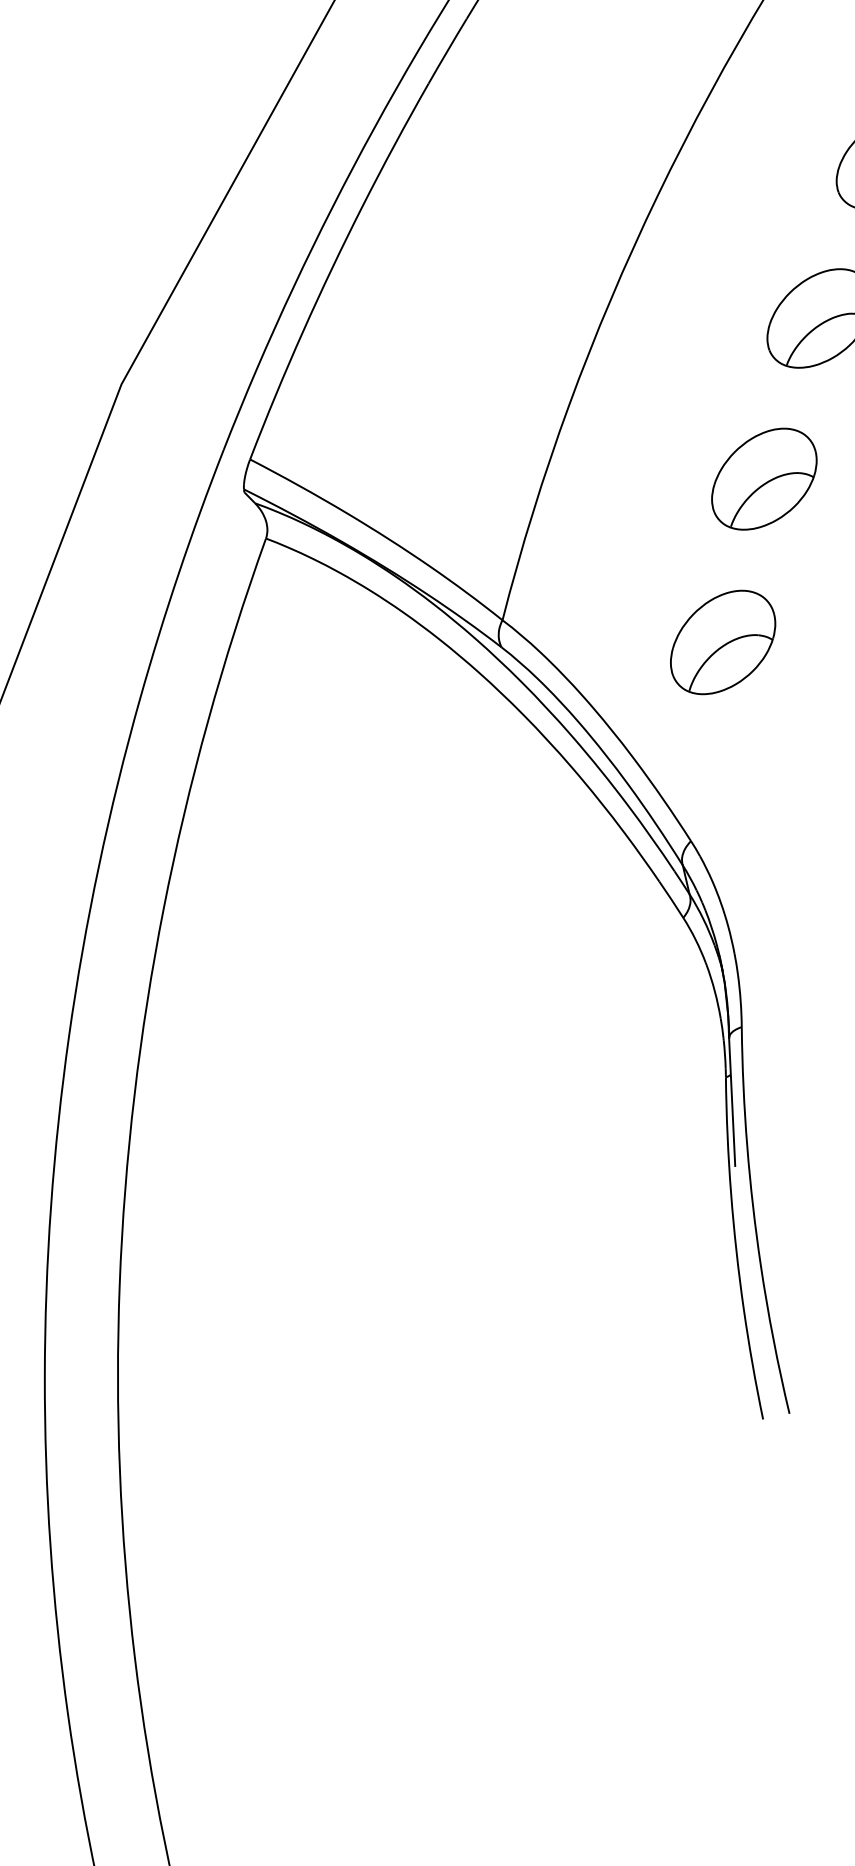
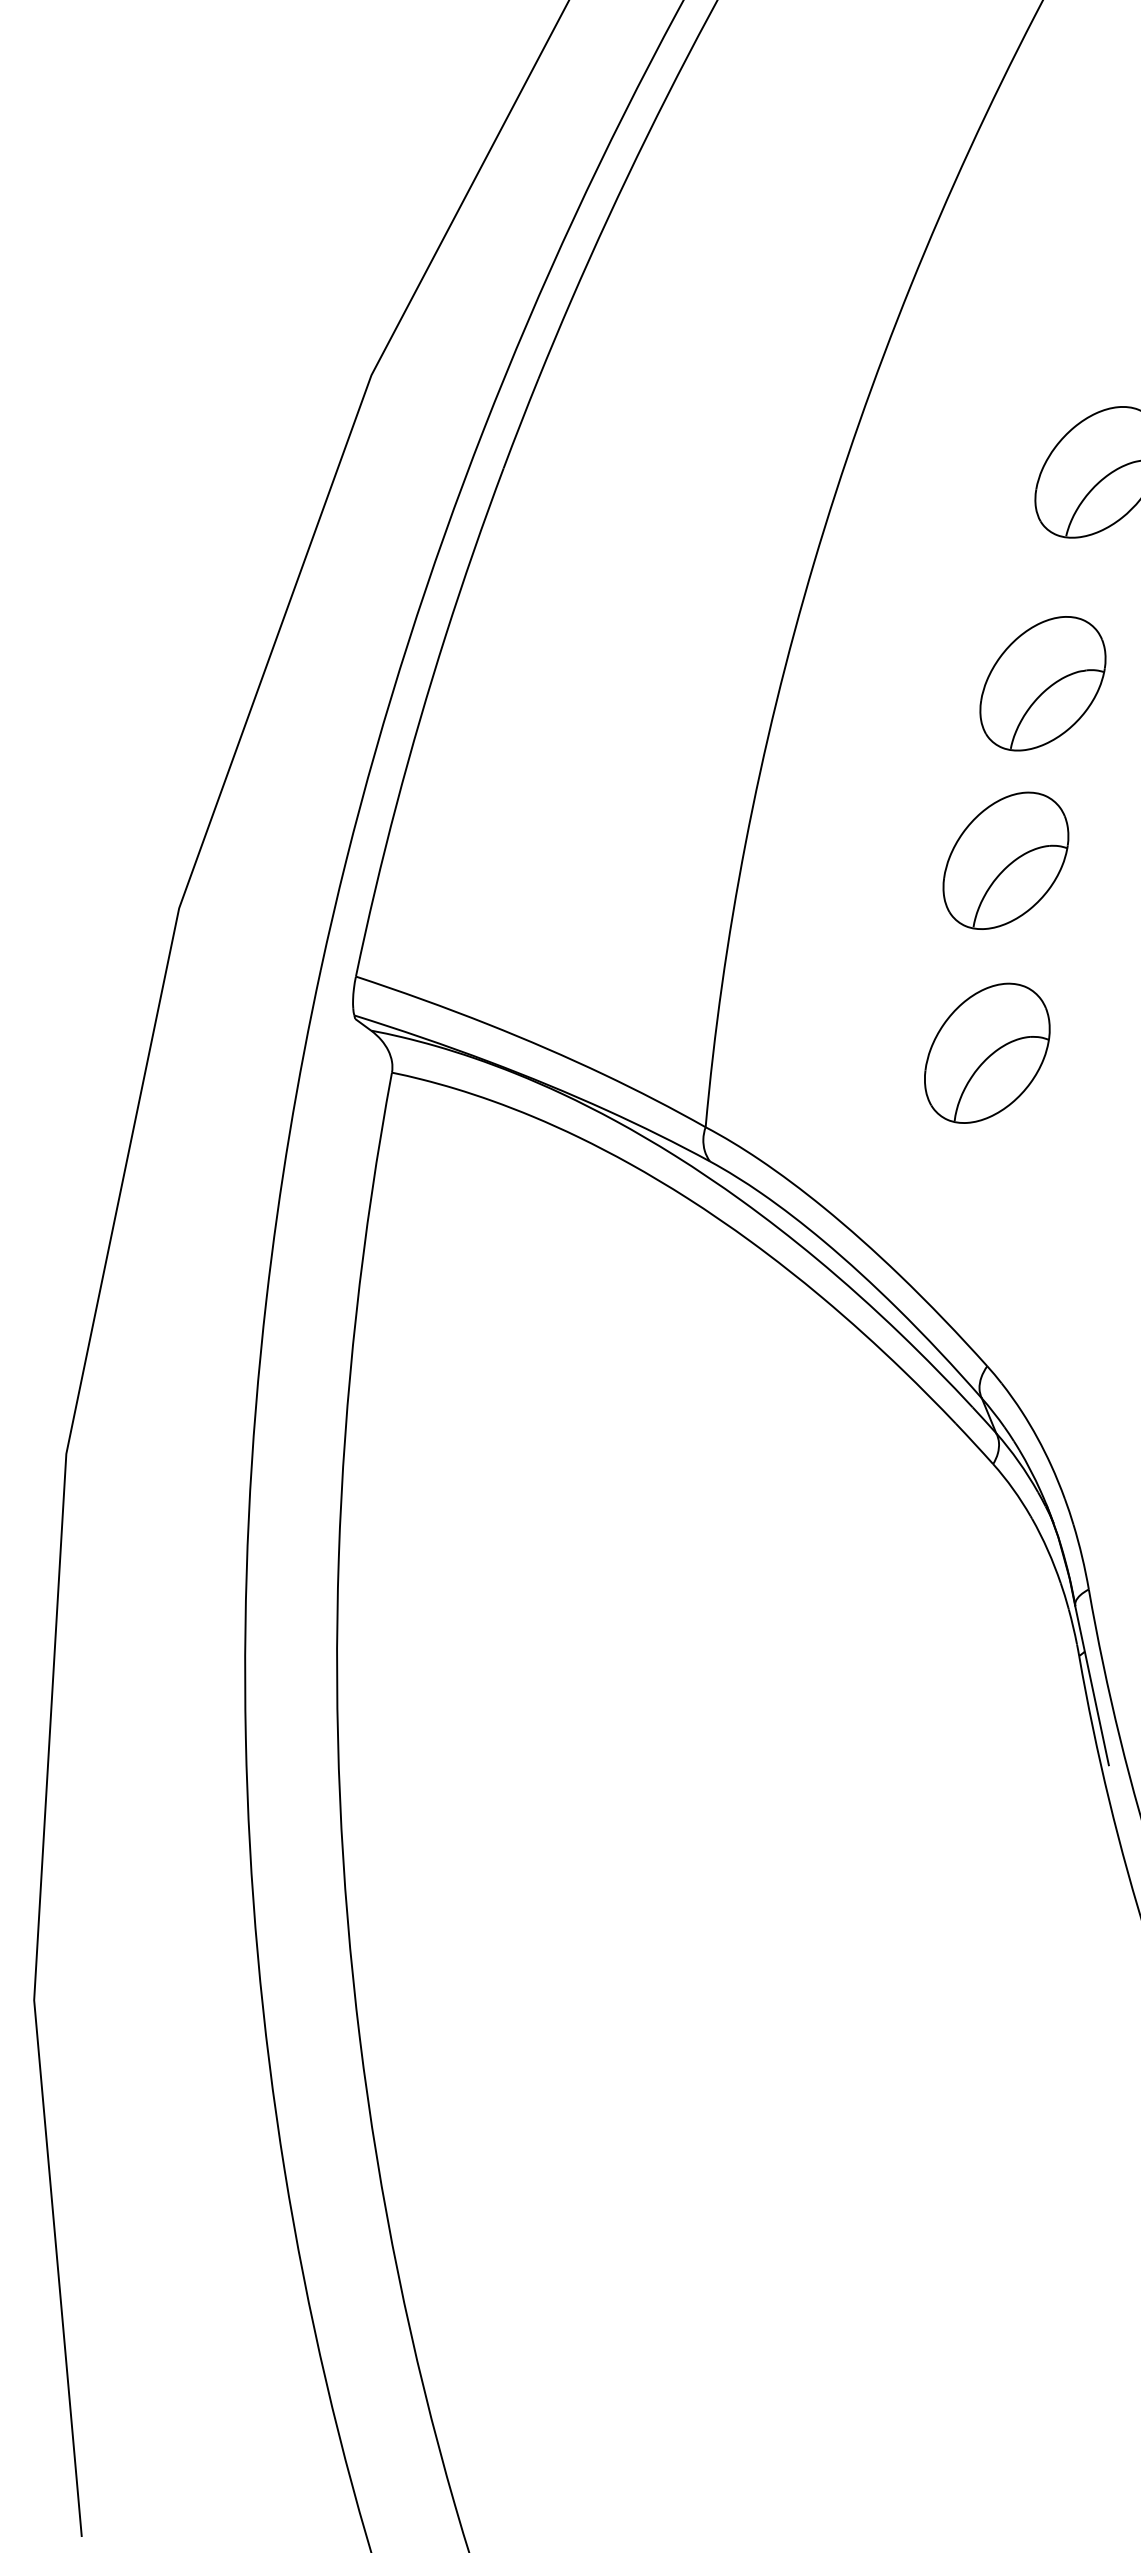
part: (764, 478) -> (1005, 860), moved
part: (723, 641) -> (987, 1052), moved

